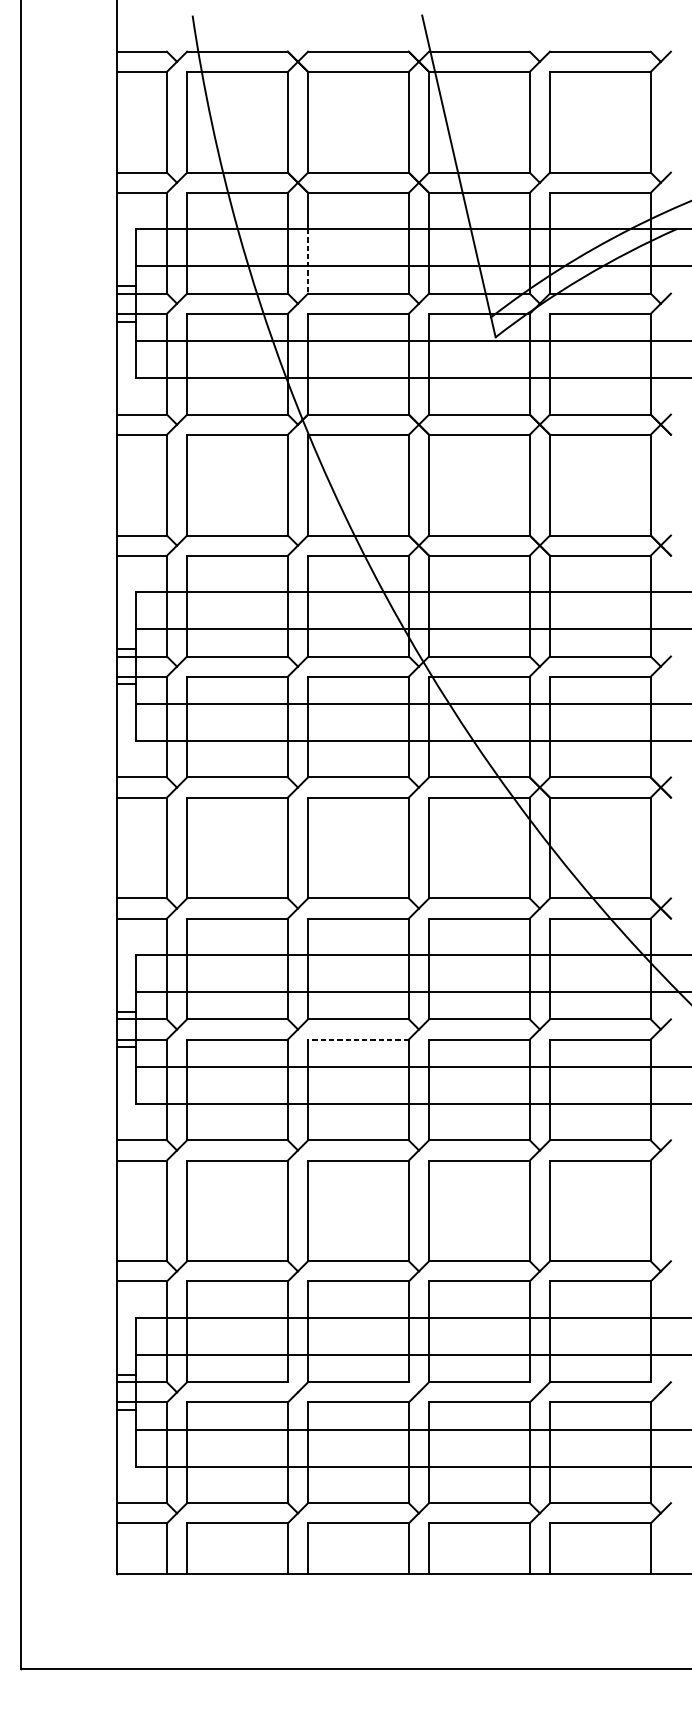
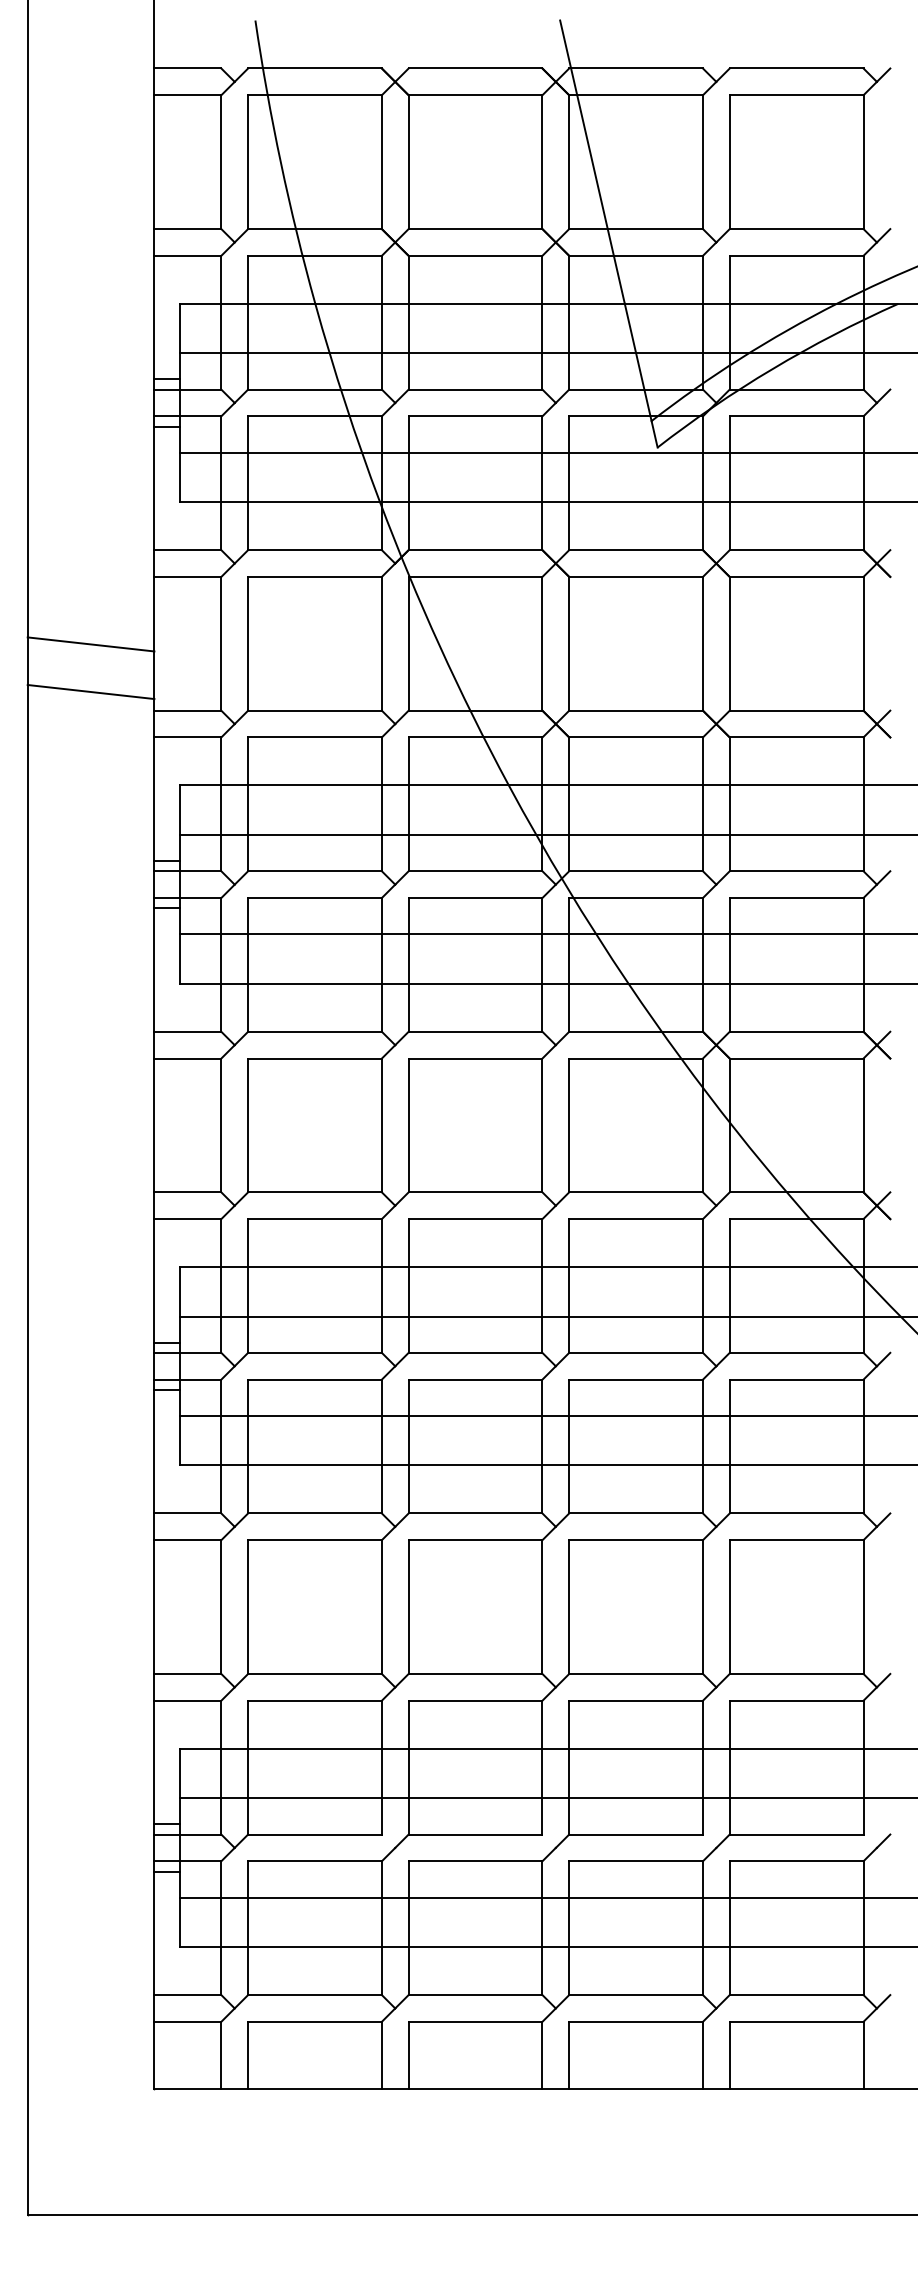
line: (307, 261) -> (408, 346), dashed -> solid
line: (68, 485) -> (90, 644), added
line: (68, 521) -> (90, 692), added
line: (358, 1039) -> (475, 1379), dashed -> solid

